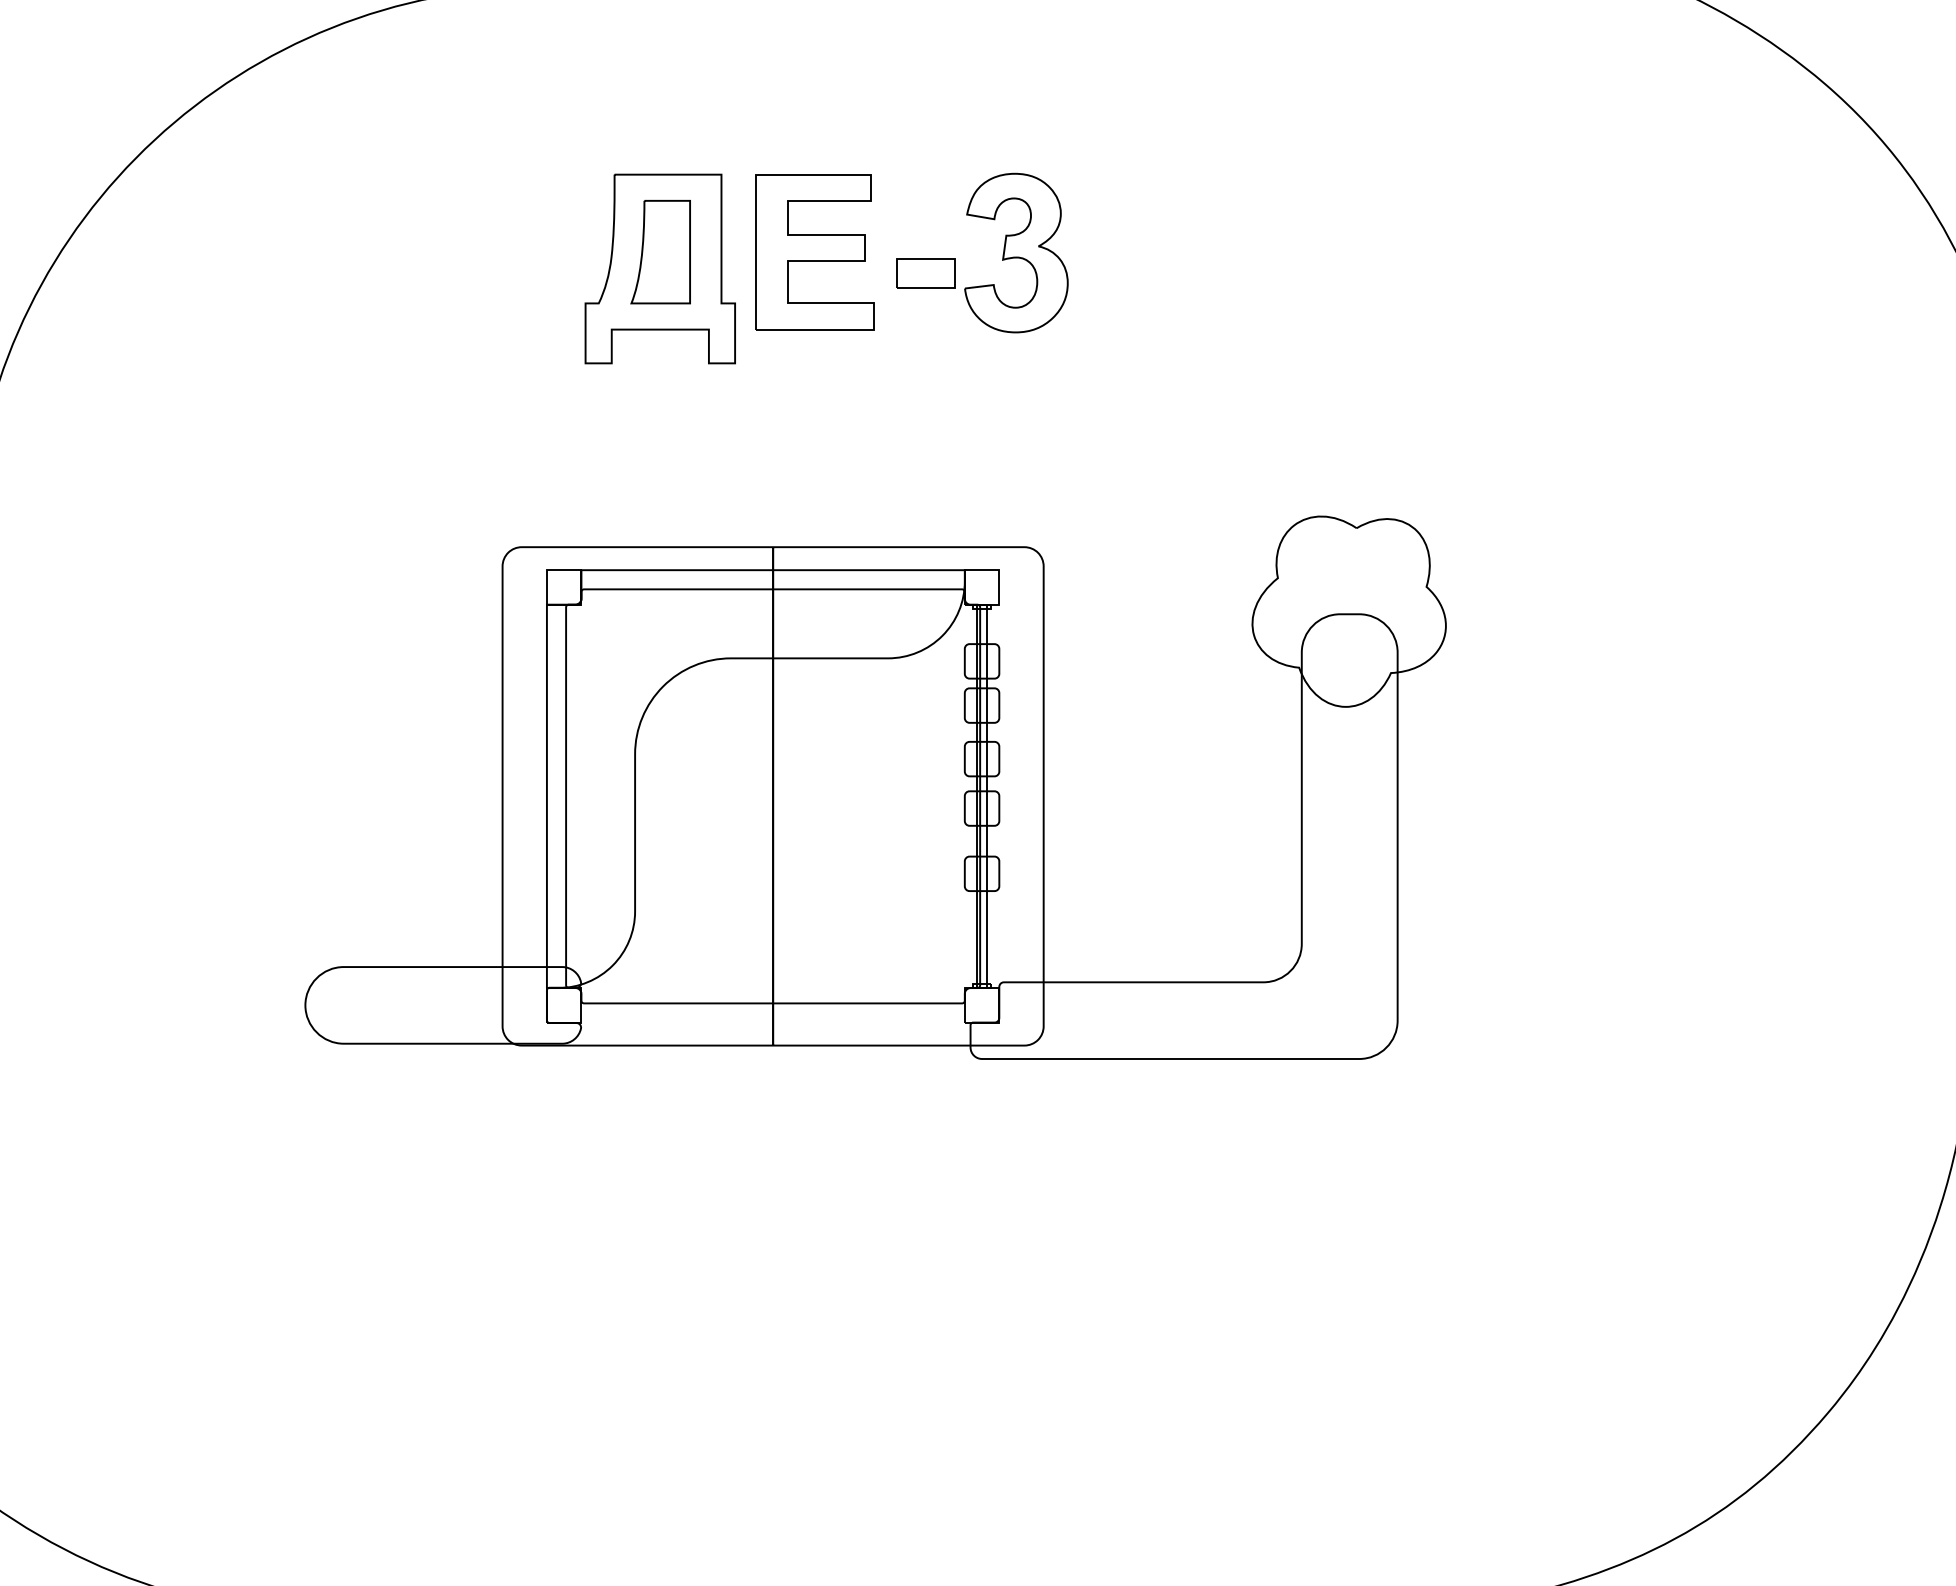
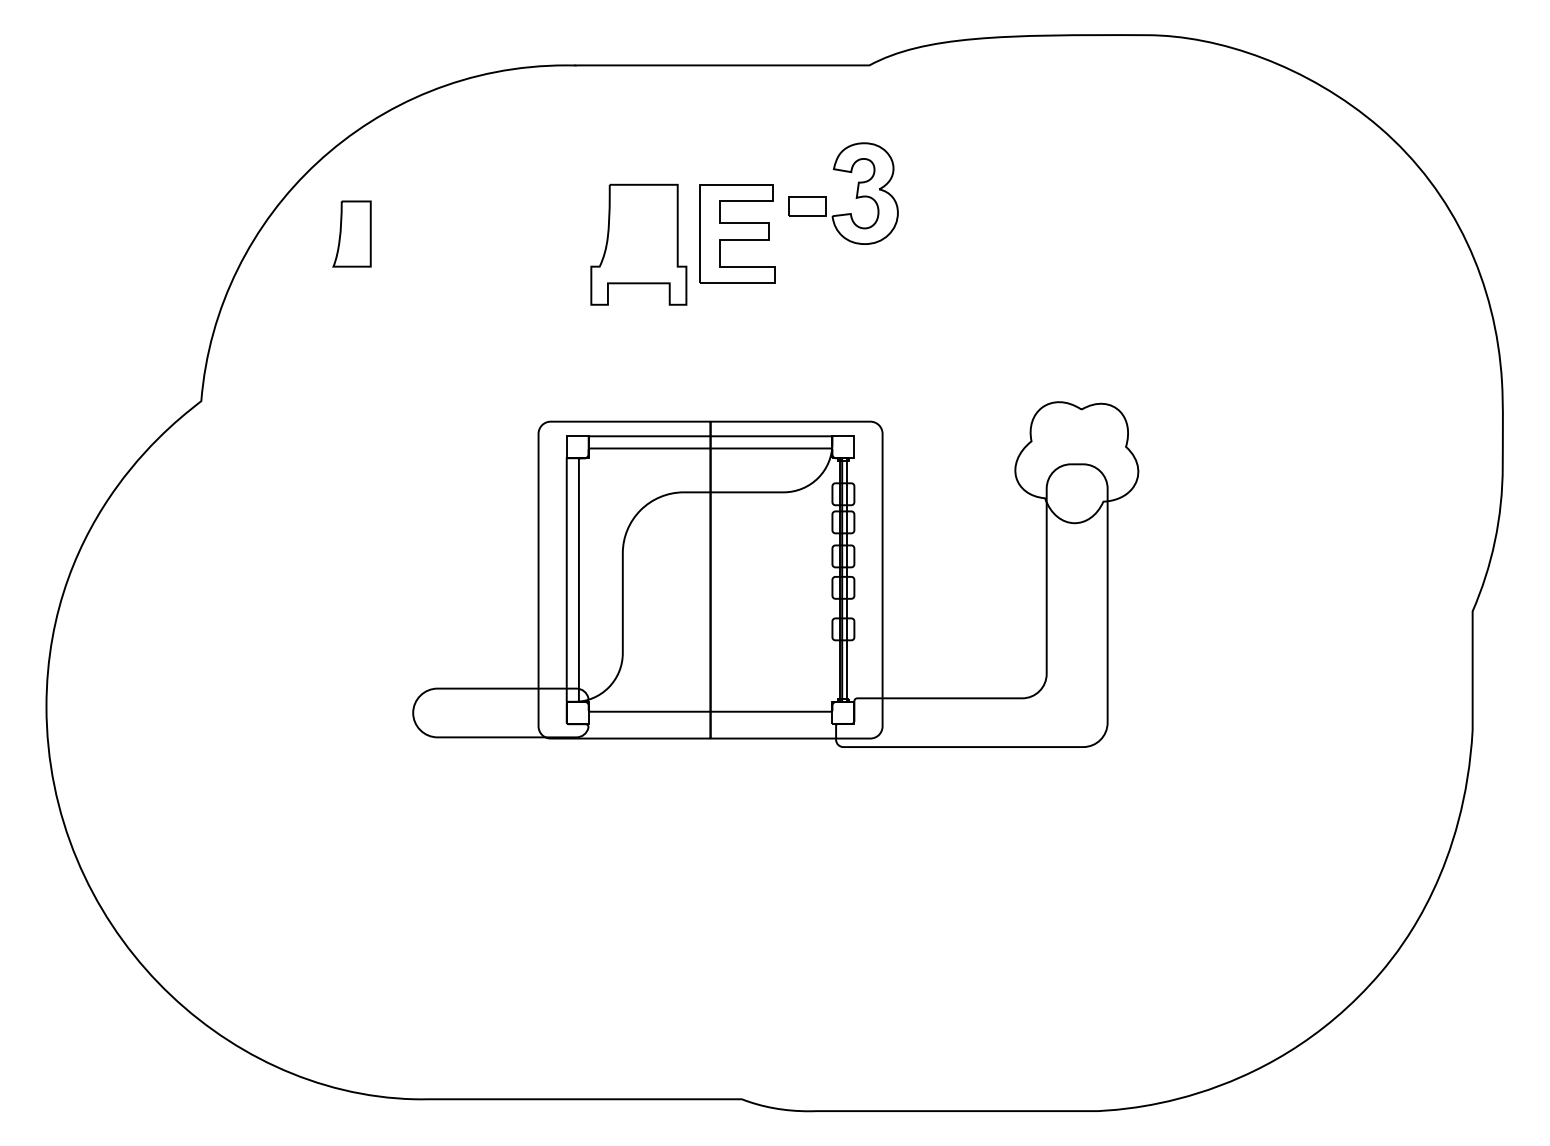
part: (659, 251) -> (351, 233), moved
part: (1001, 259) -> (855, 197), moved

